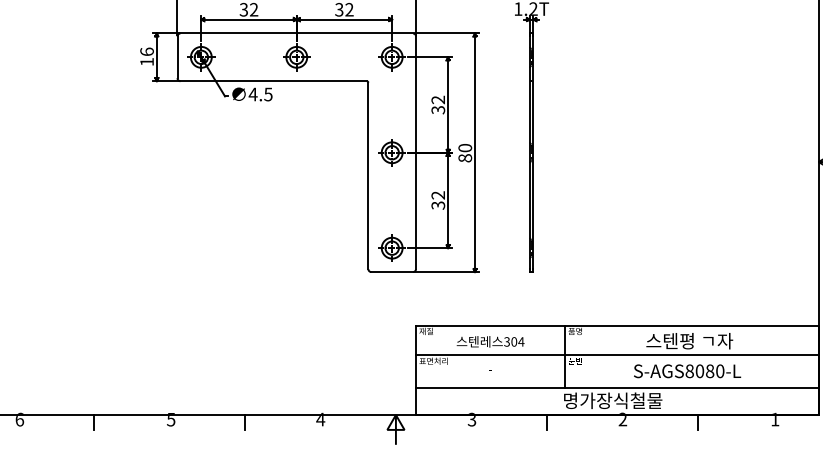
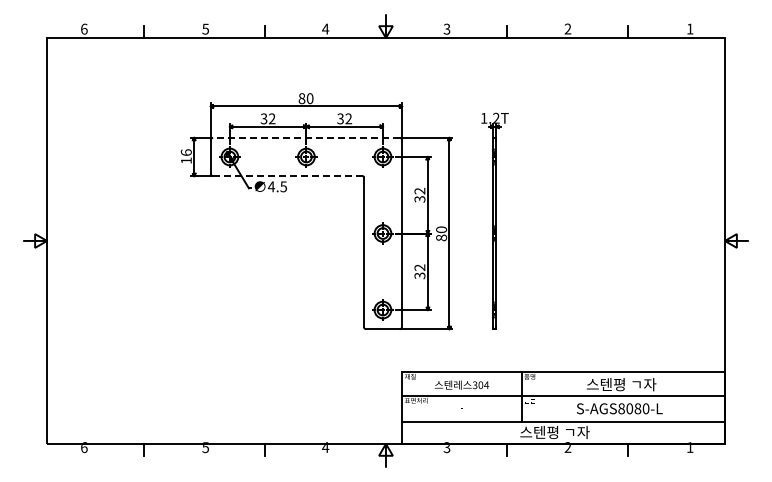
line: (295, 33) -> (305, 137), solid -> dashed
line: (273, 81) -> (287, 176), solid -> dashed
text: (612, 400) -> (559, 432), 명가장식철물 -> 스텐평 ㄱ자

